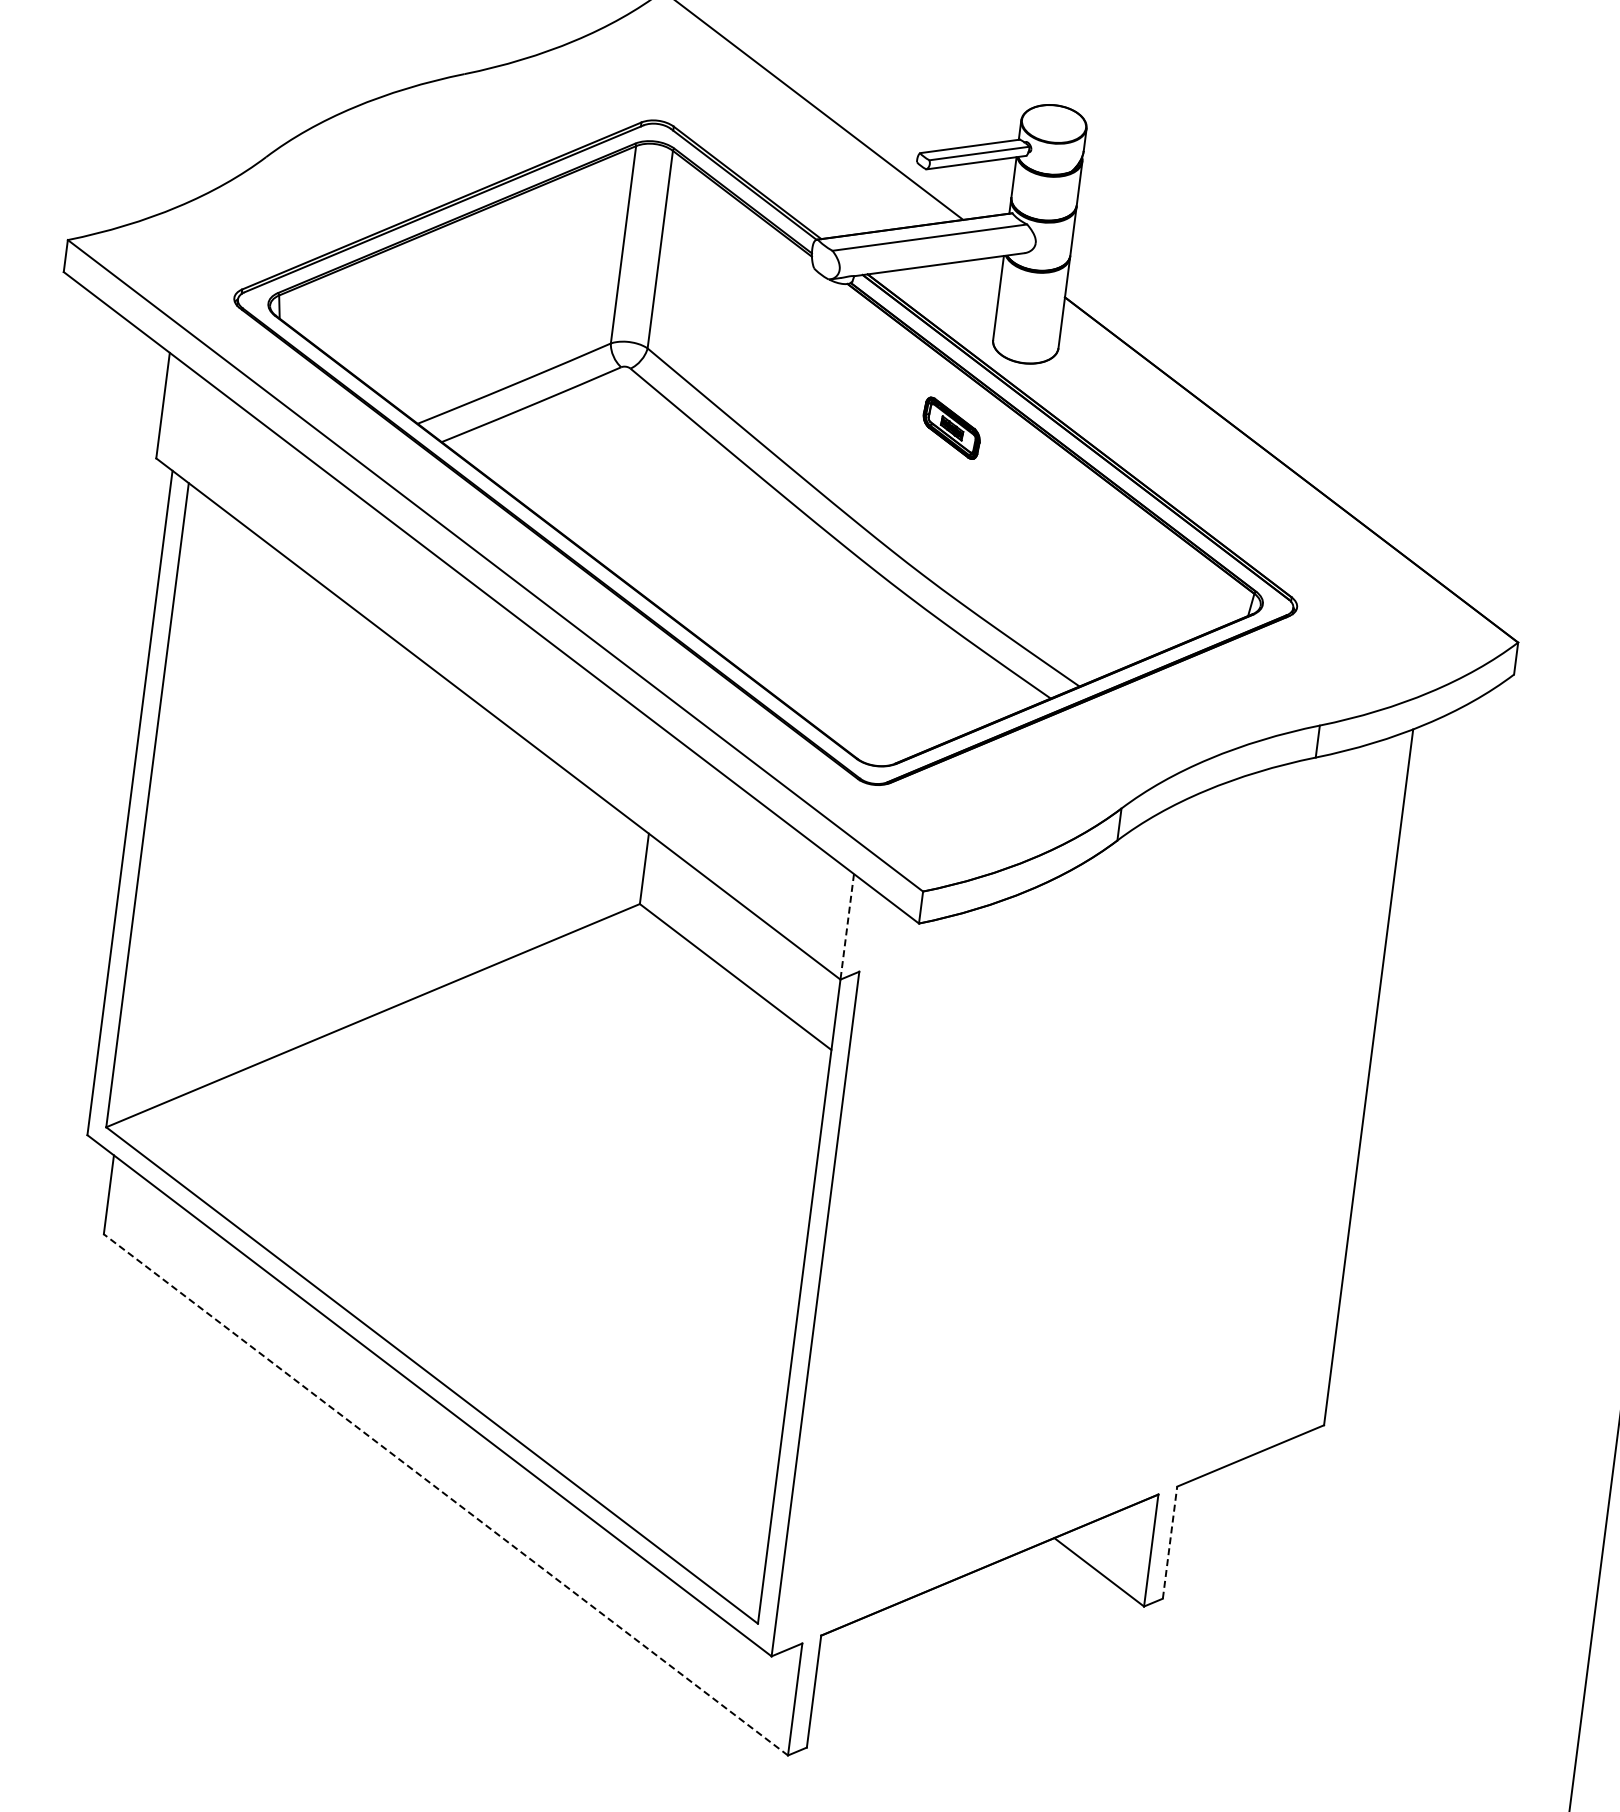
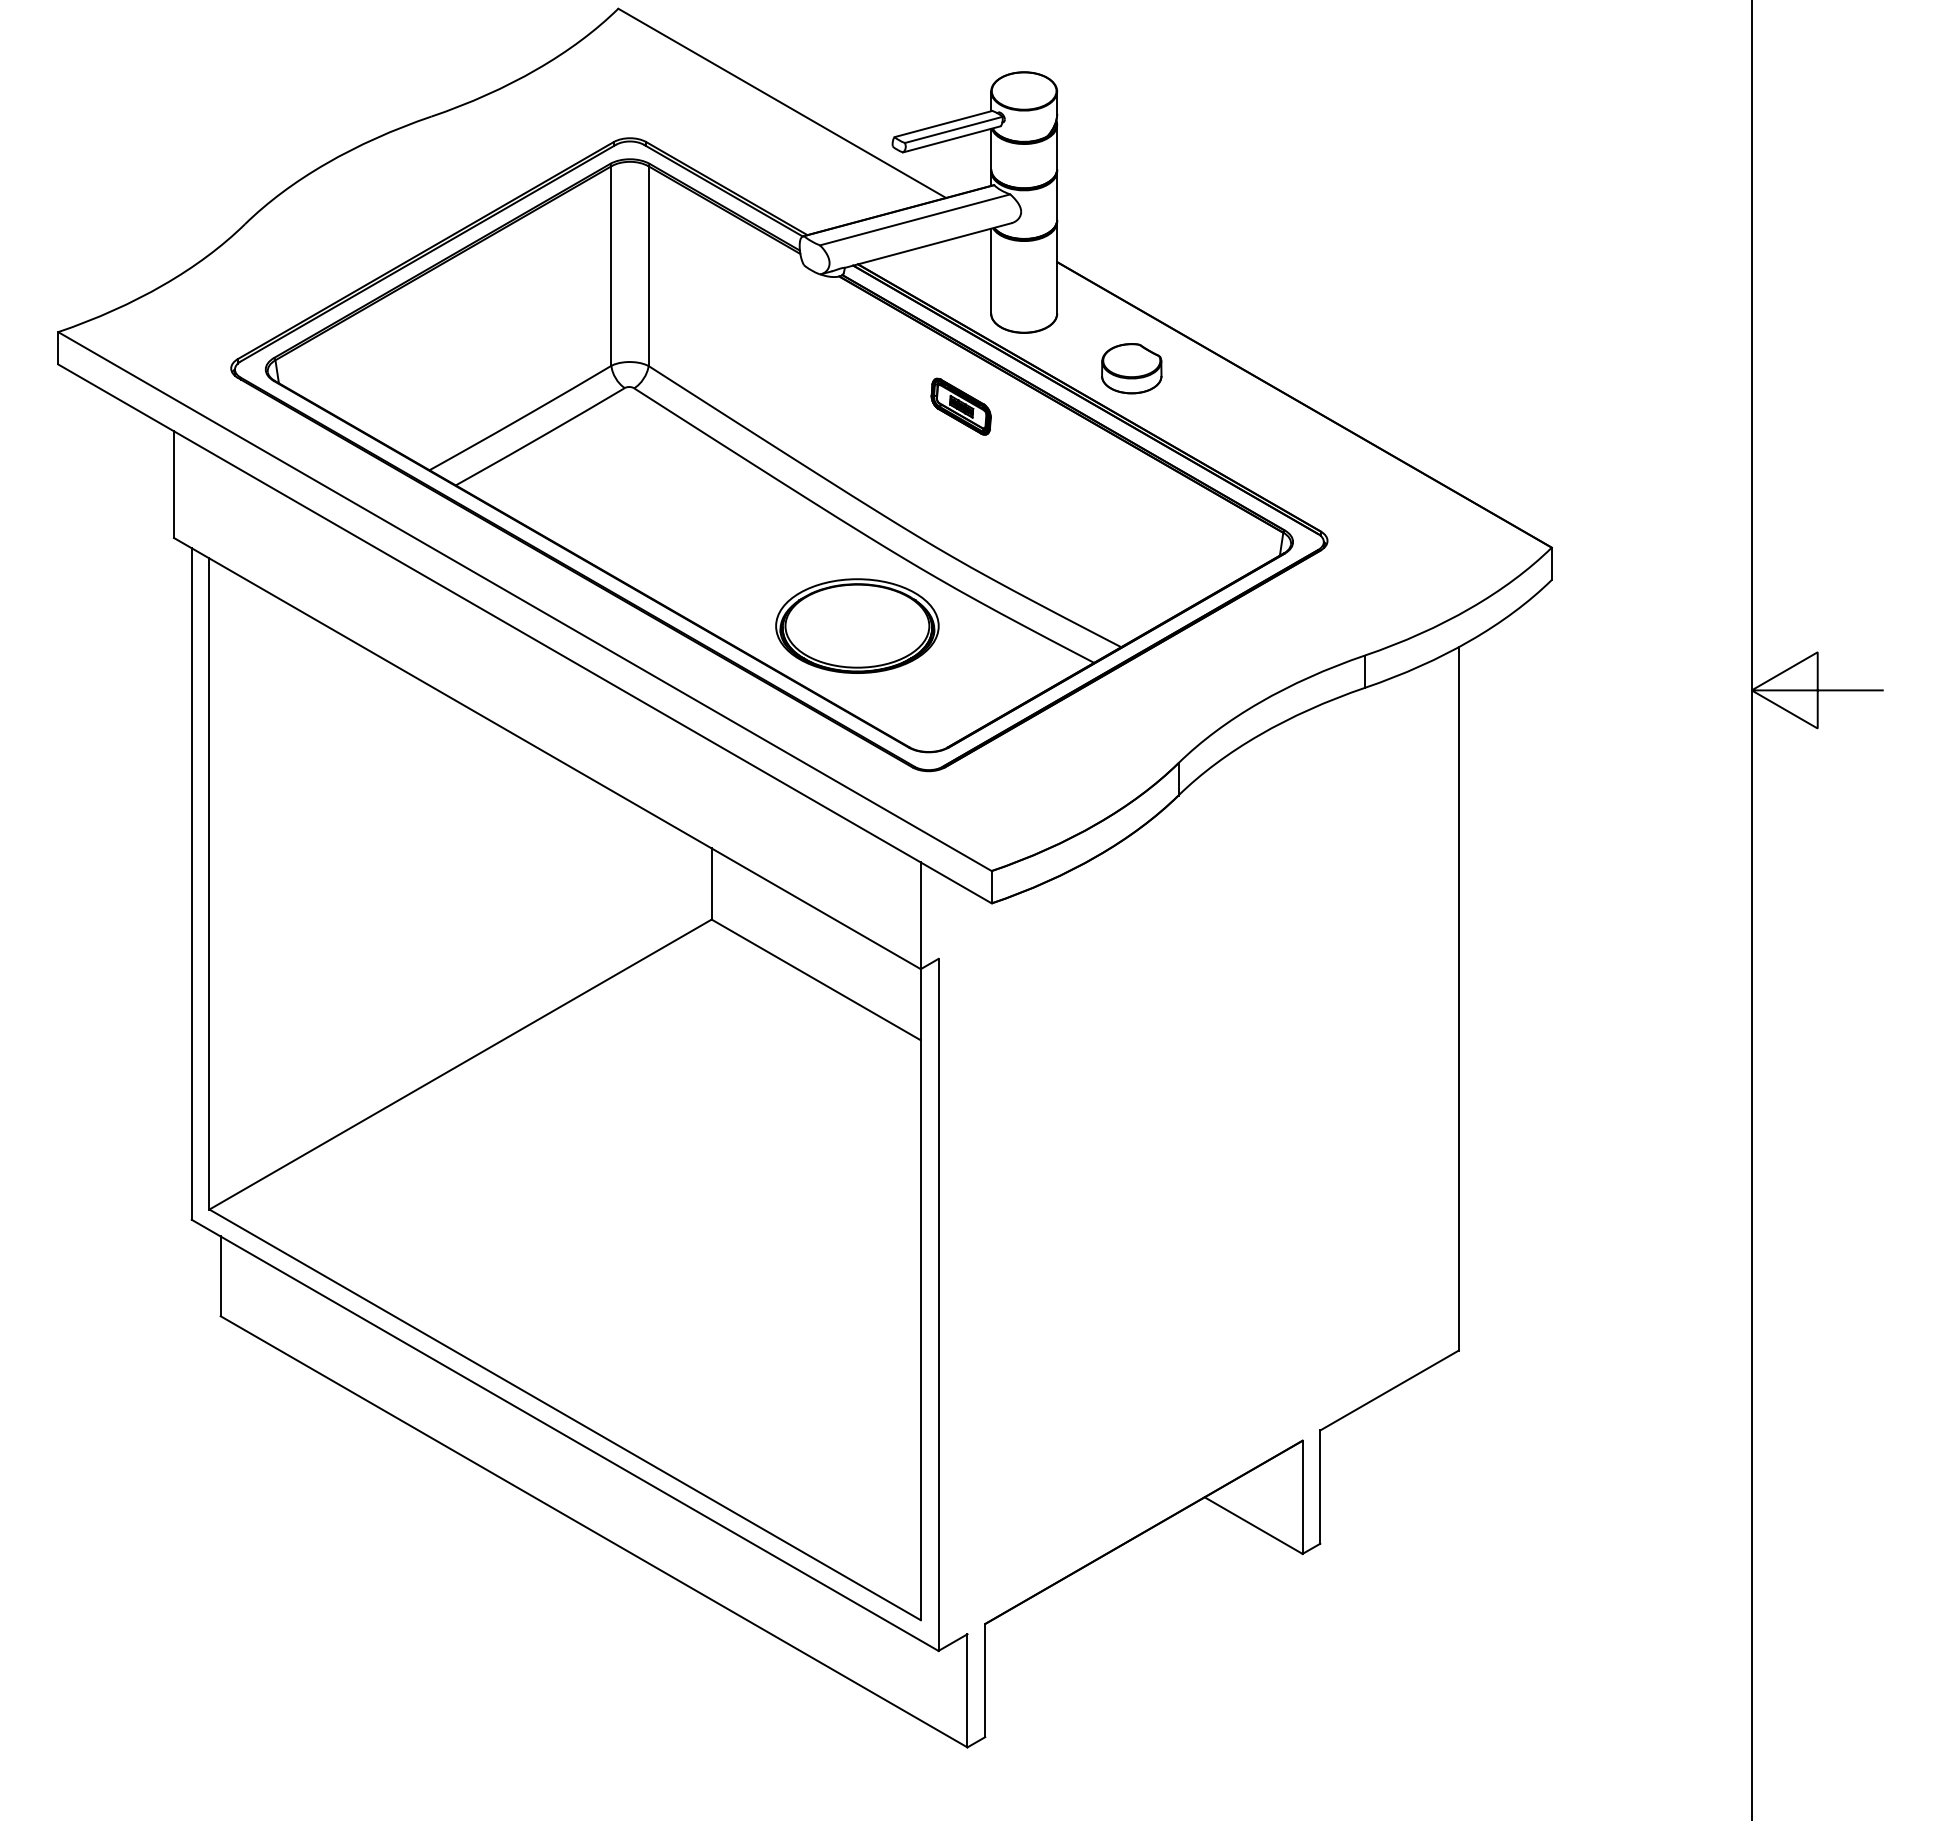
part: (1125, 412) -> (1131, 368), added
part: (821, 631) -> (857, 625), added
line: (846, 927) -> (920, 916), dashed -> solid
line: (445, 1494) -> (593, 1531), dashed -> solid
line: (1170, 1543) -> (1320, 1487), dashed -> solid

